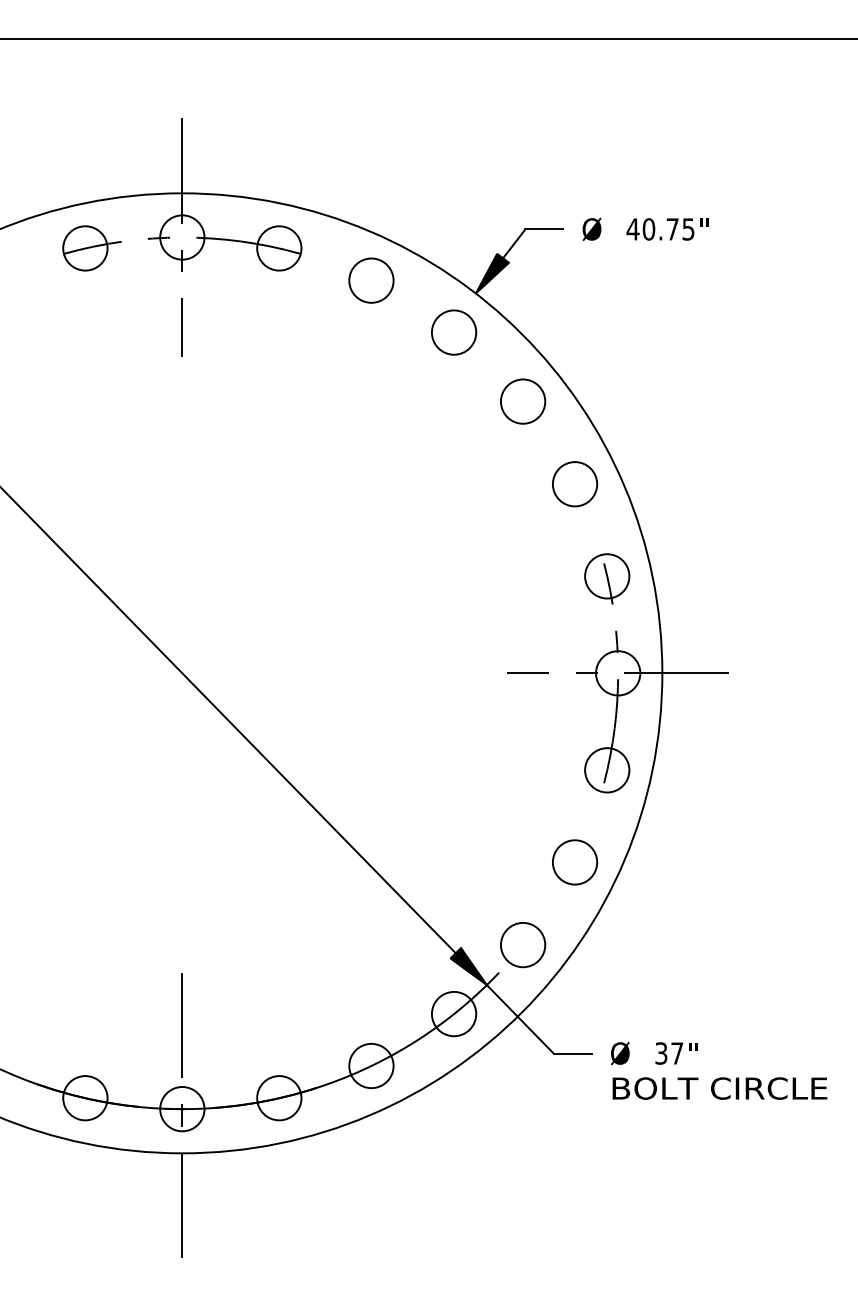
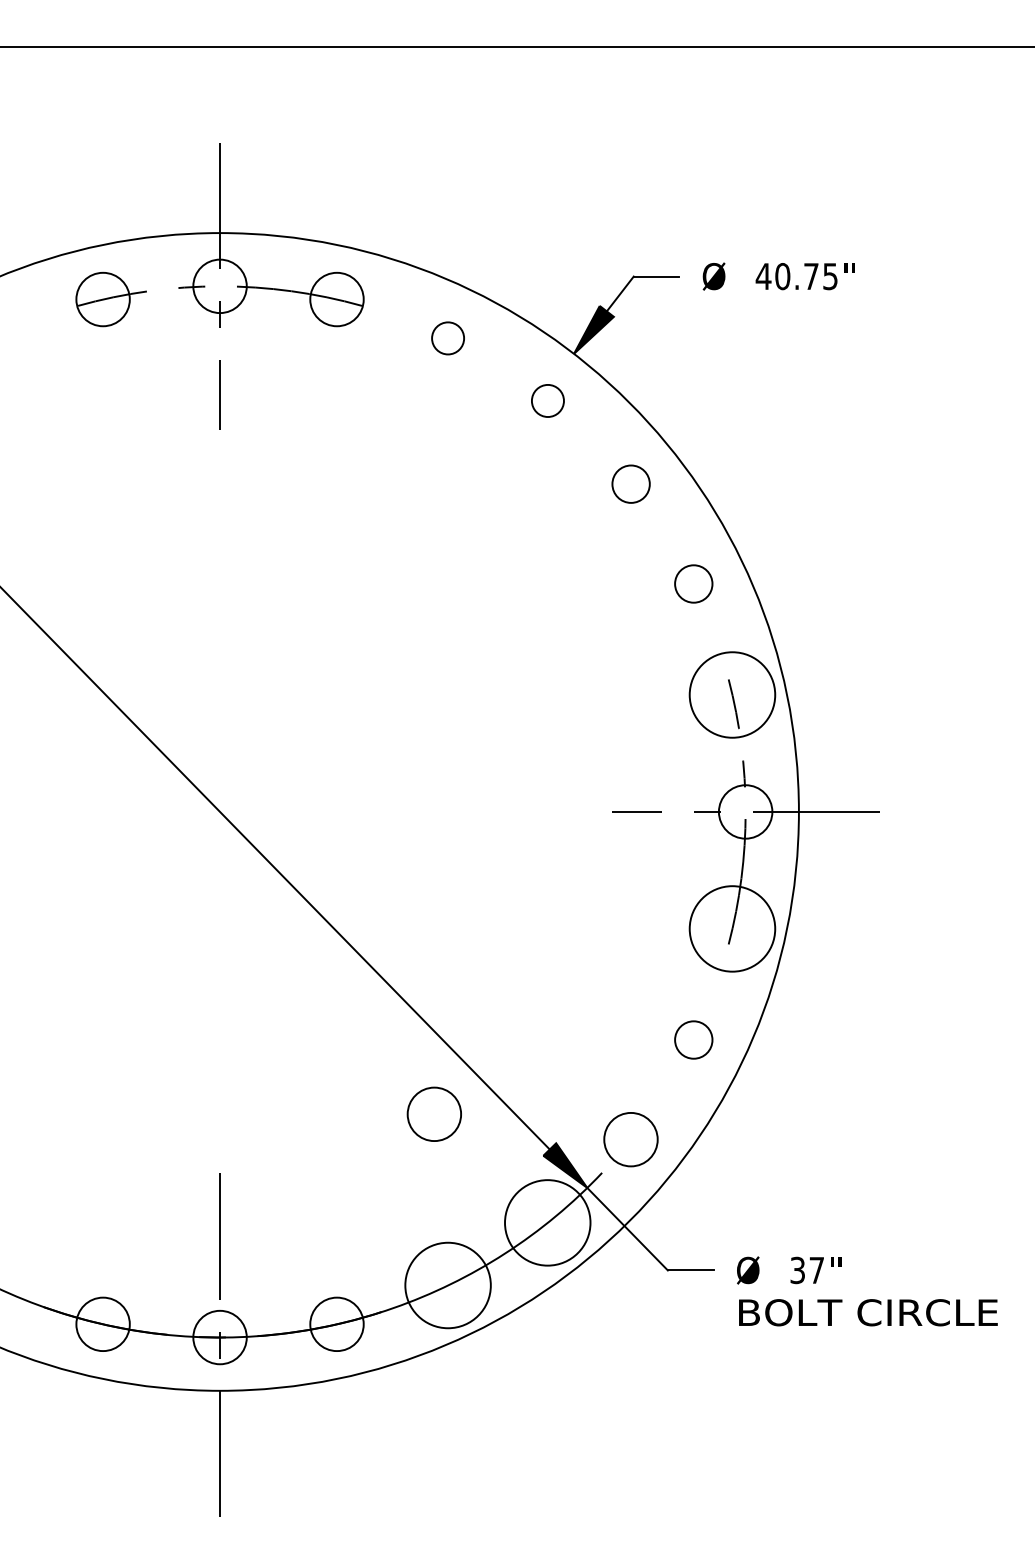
circle: (371, 280) -> (448, 338), size x0.6
circle: (454, 332) -> (548, 400), size x0.6
circle: (523, 401) -> (631, 484), size x0.7
circle: (575, 484) -> (694, 584), size x0.7
circle: (607, 576) -> (732, 695), size x1.6
circle: (607, 770) -> (732, 929), size x1.6
circle: (575, 862) -> (694, 1040), size x0.7
circle: (360, 924) -> (434, 1114), added
circle: (453, 1013) -> (547, 1222), size x1.6
circle: (371, 1065) -> (448, 1284), size x1.6

